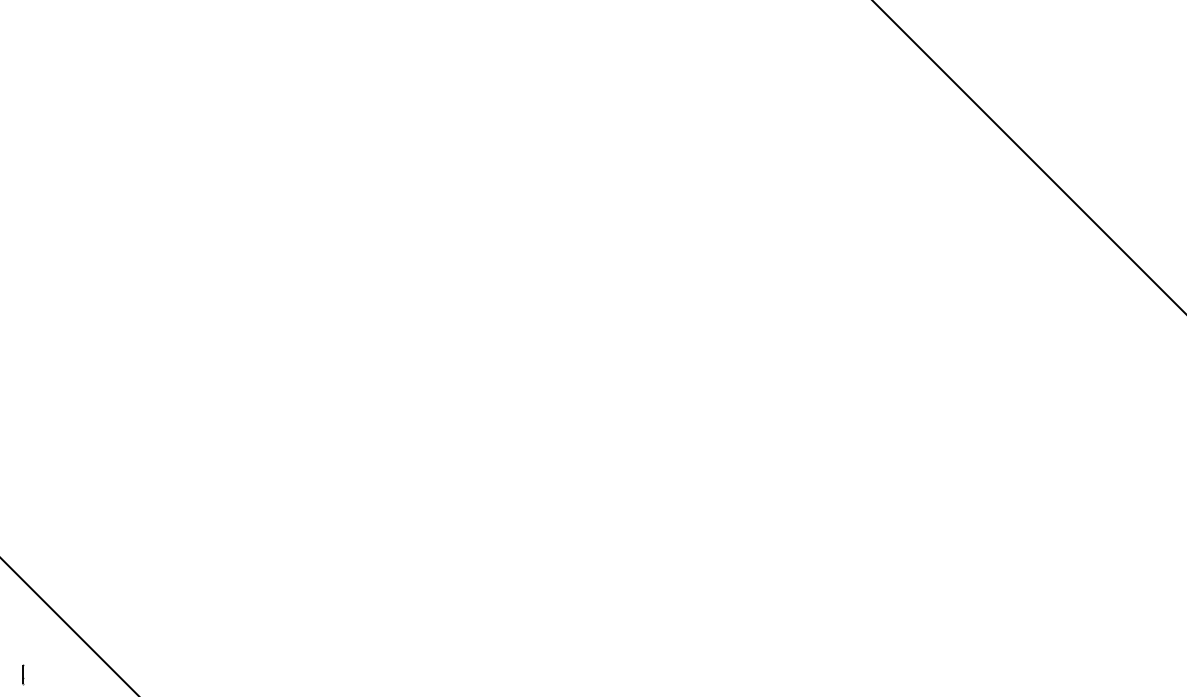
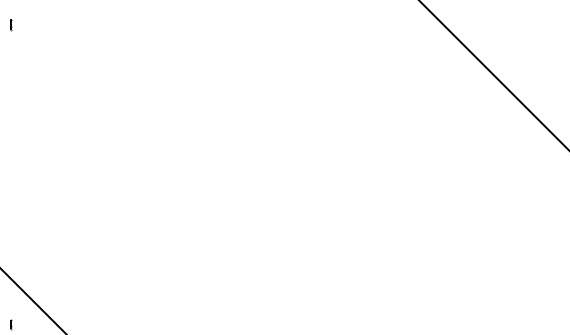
line: (24, 52) -> (11, 25), added

